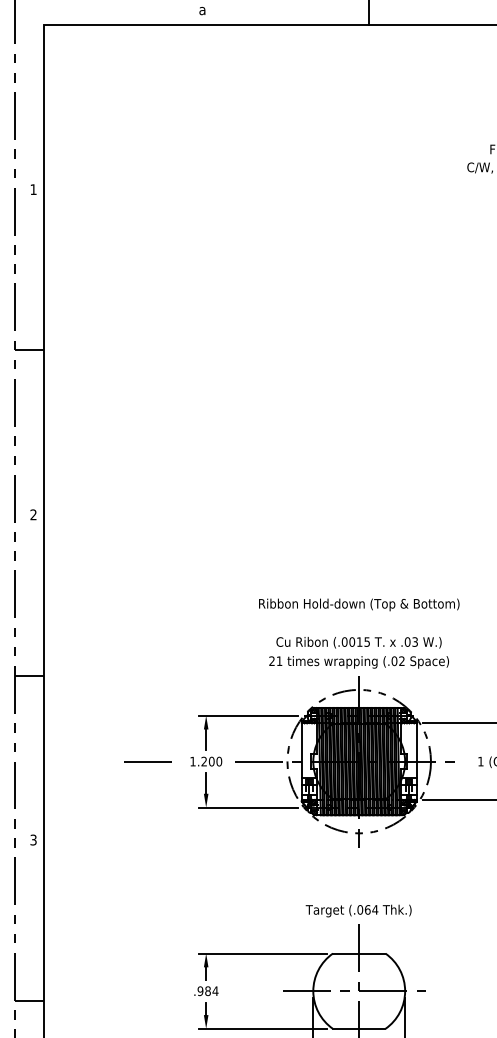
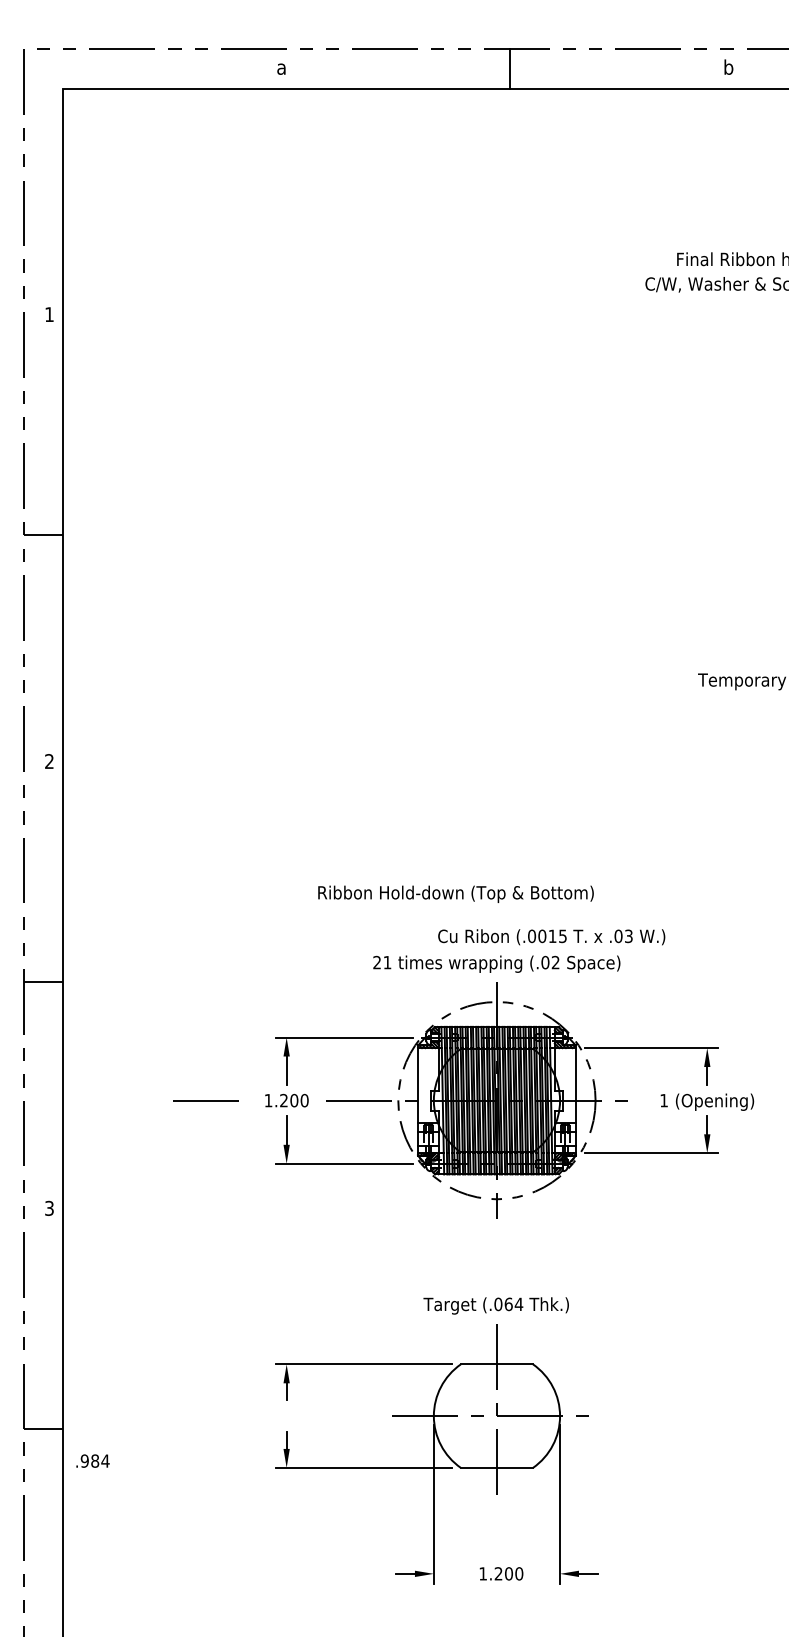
text: (358, 604) -> (455, 893), moved
text: (358, 642) -> (551, 937), moved
text: (206, 990) -> (92, 1460), moved

